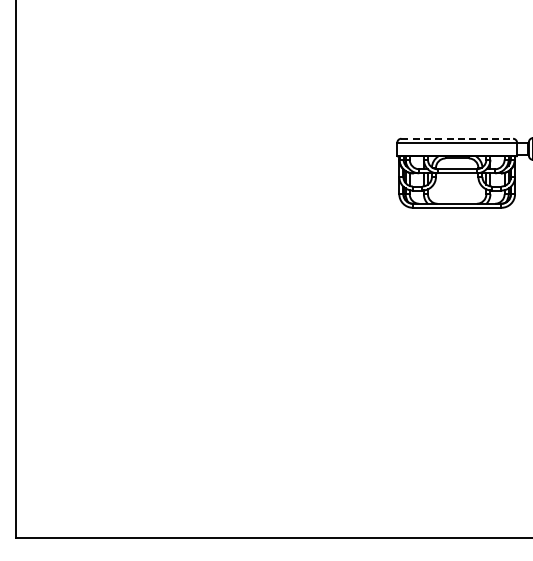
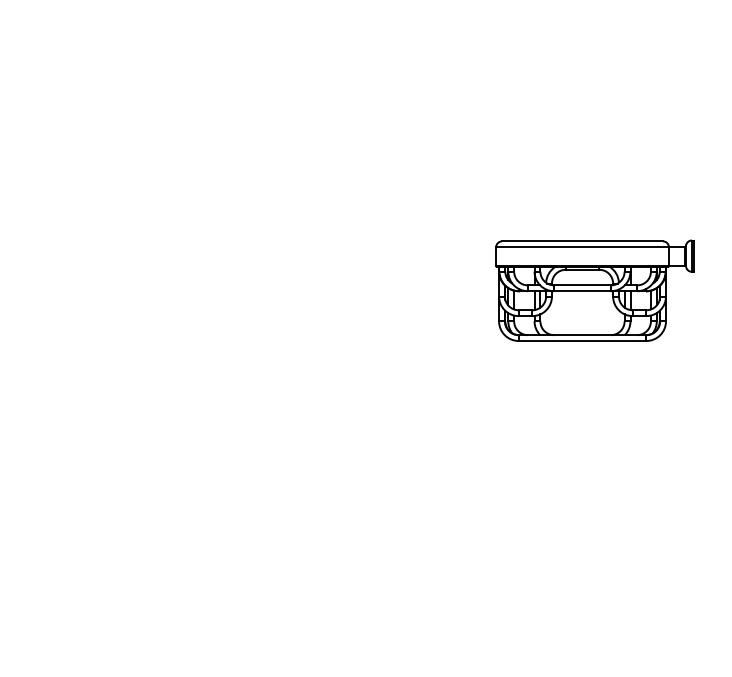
line: (457, 138) -> (582, 241), dashed -> solid

